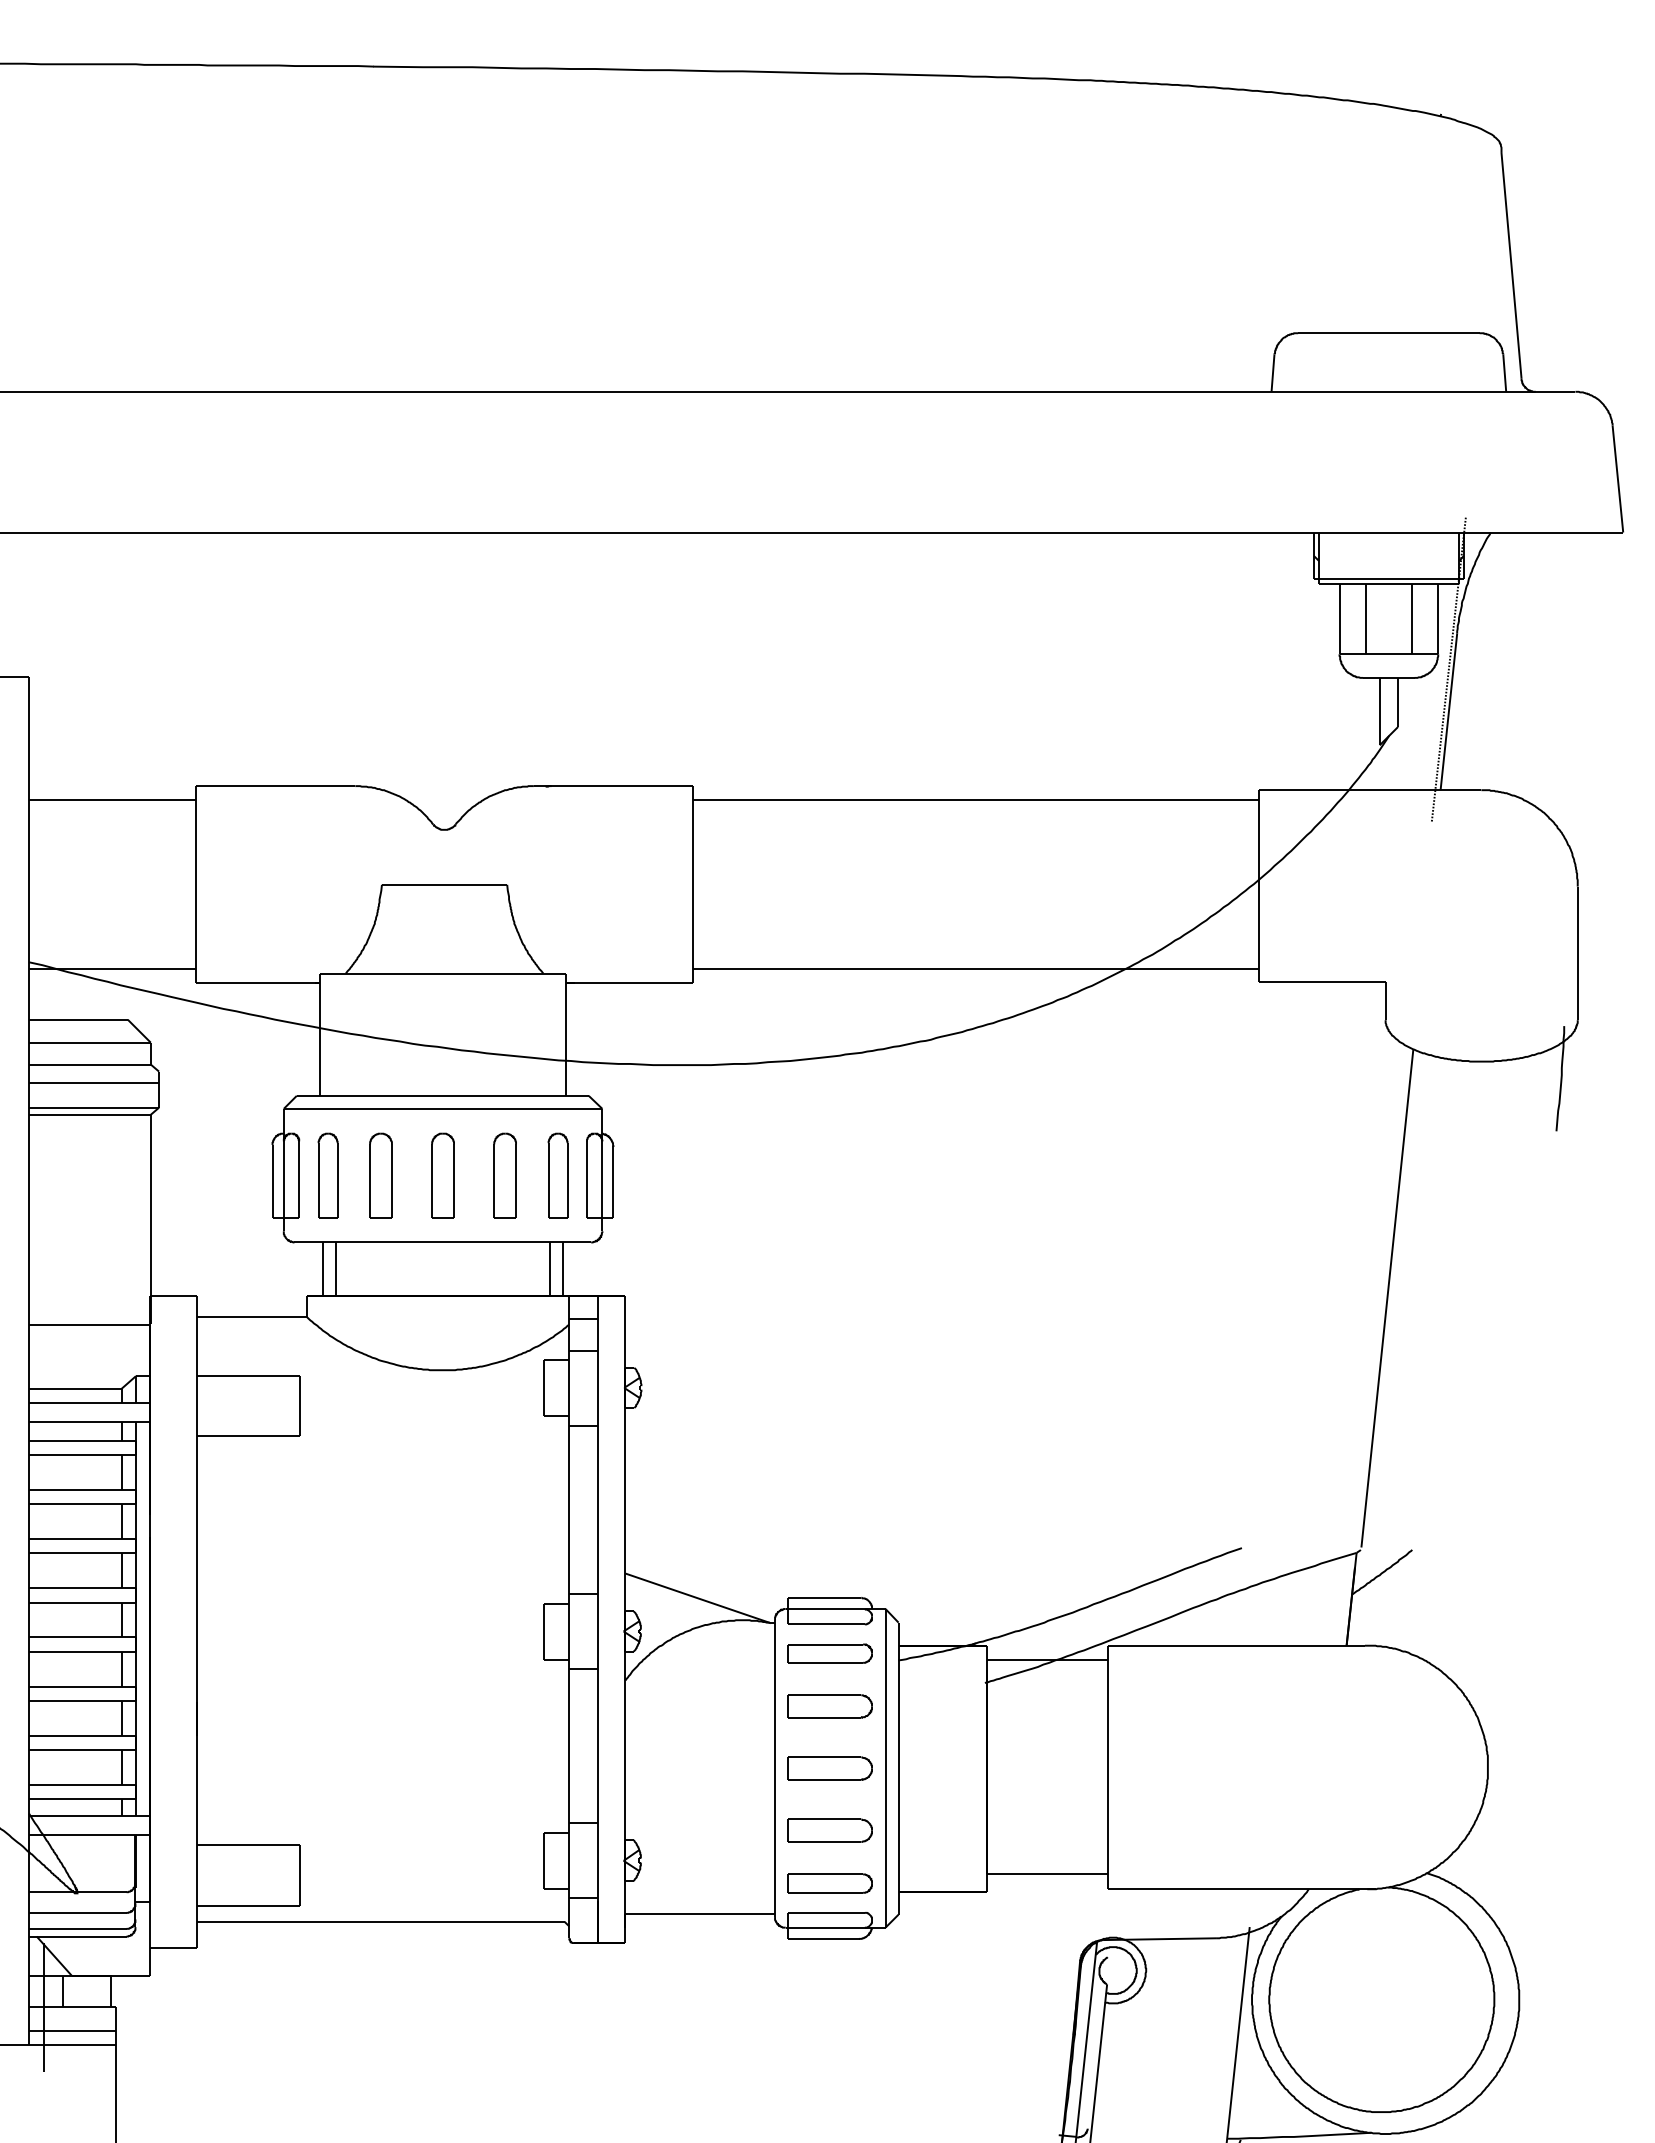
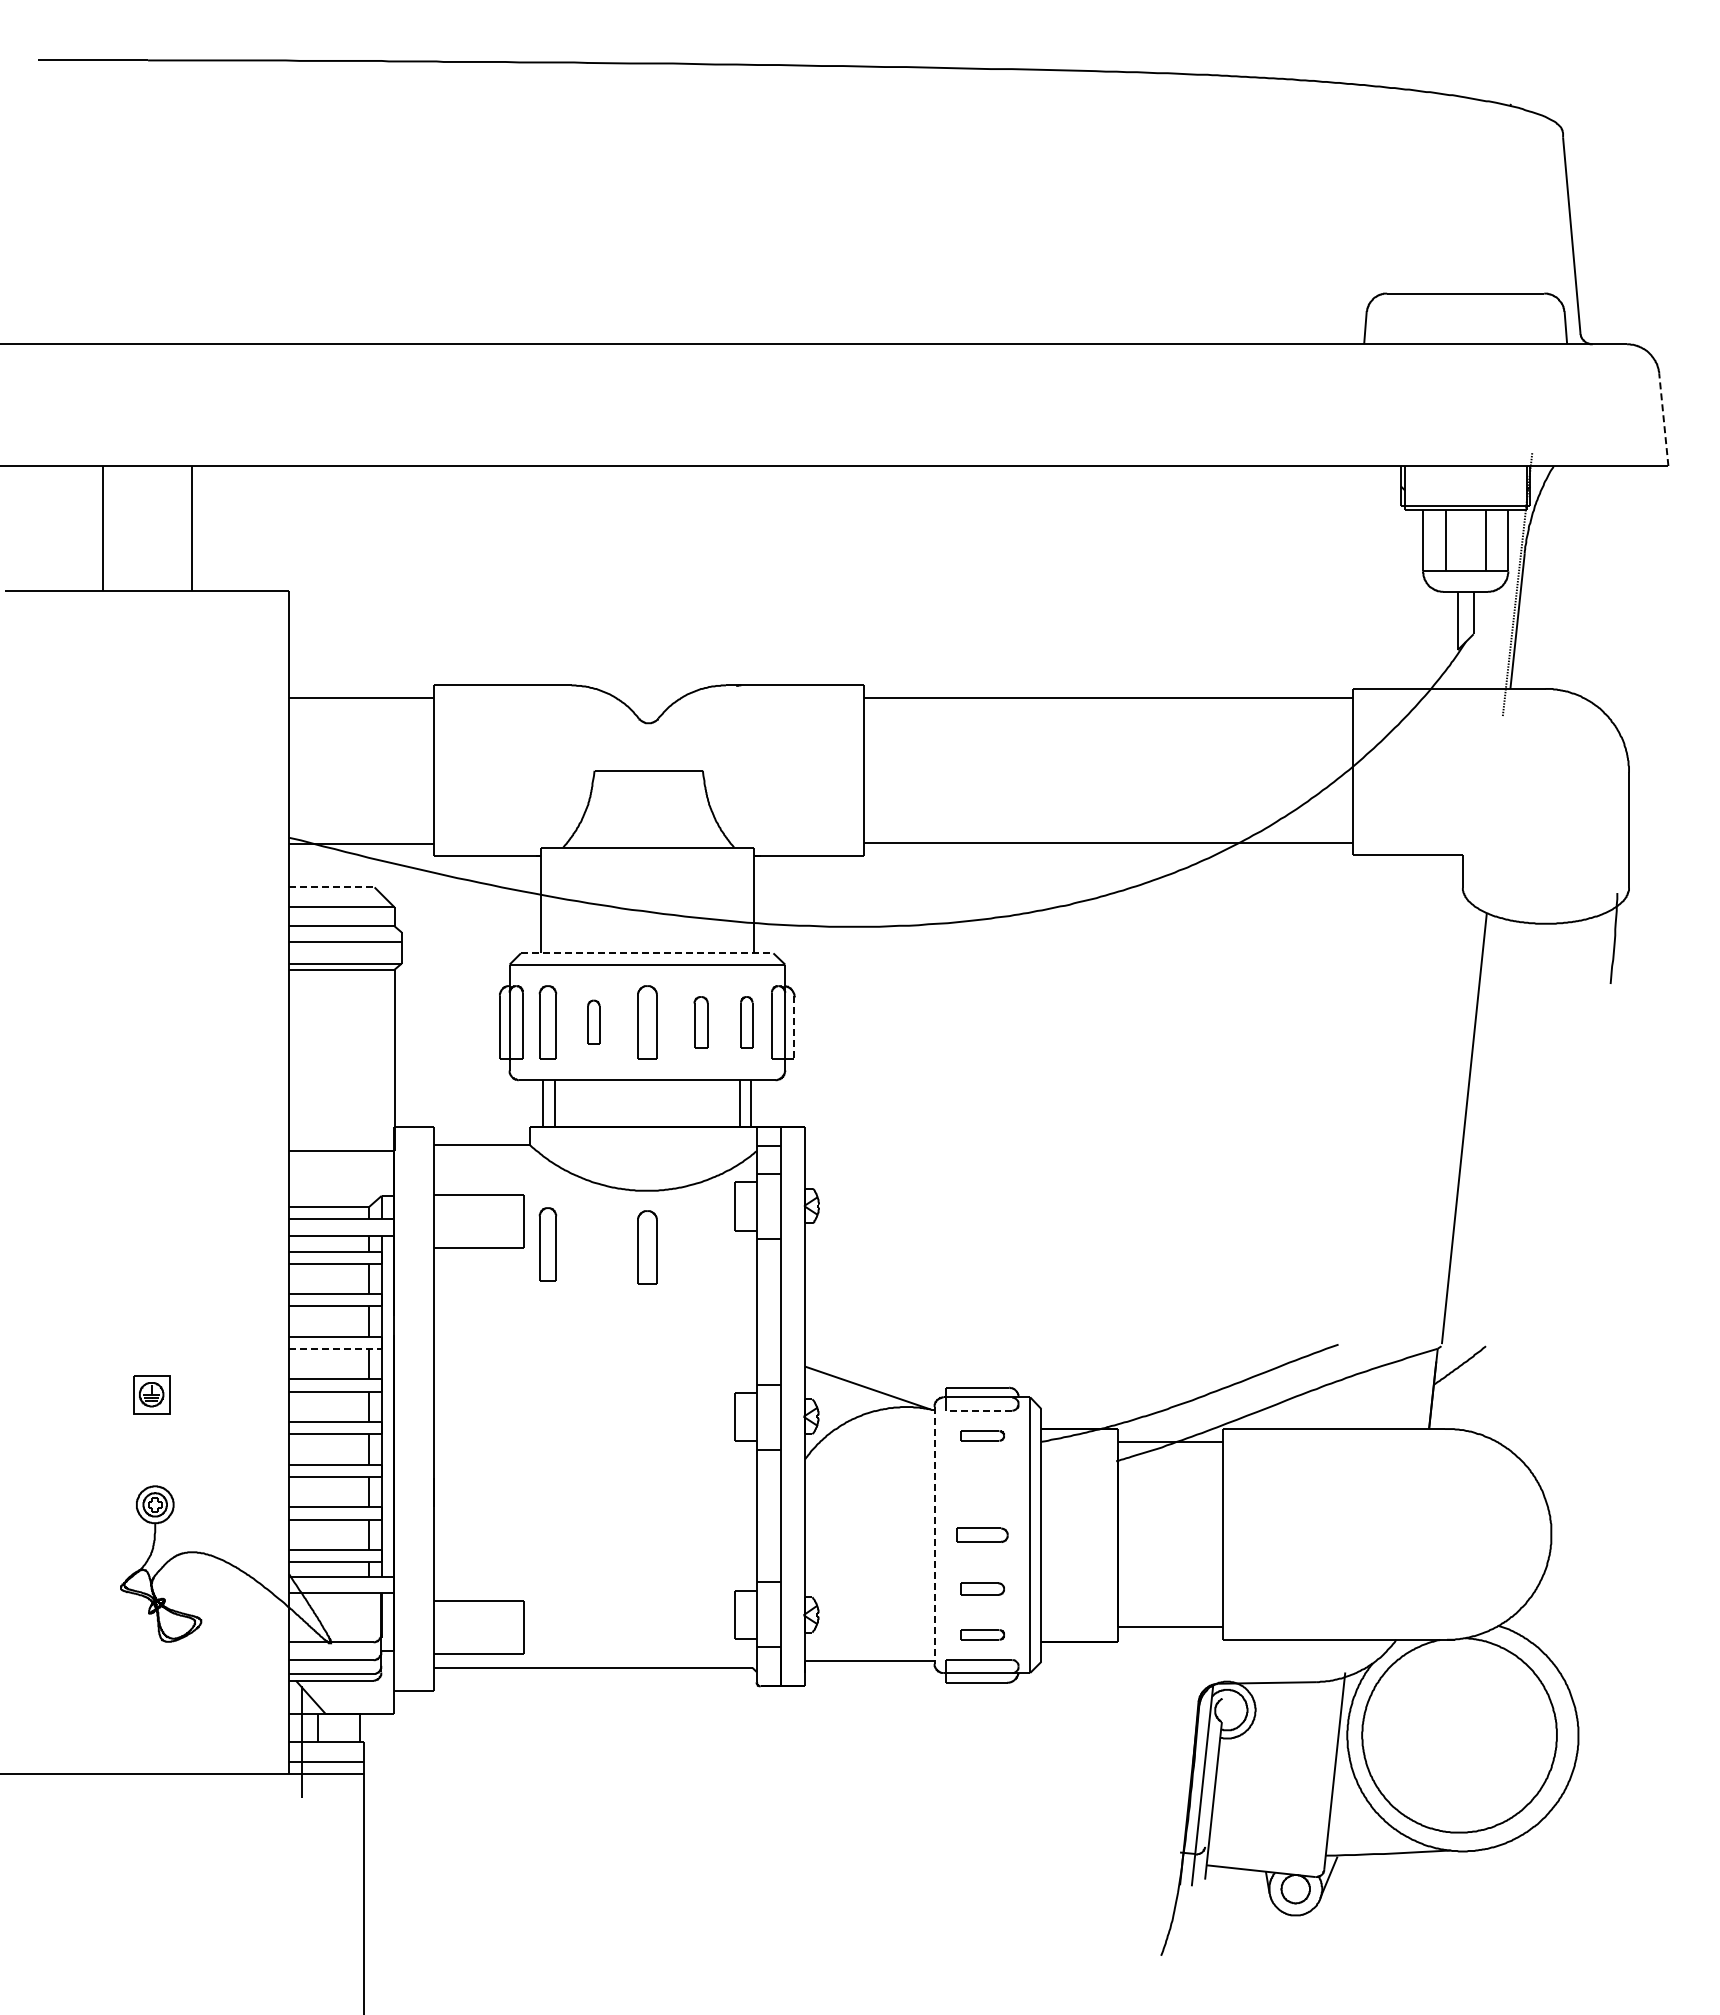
line: (1617, 478) -> (1663, 419), solid -> dashed
line: (77, 1019) -> (331, 887), solid -> dashed
line: (443, 1095) -> (647, 953), solid -> dashed
part: (380, 1175) -> (593, 1022), size x0.6
part: (504, 1175) -> (700, 1022), size x0.7
part: (557, 1175) -> (746, 1022), size x0.7
line: (613, 1182) -> (794, 1028), solid -> dashed
part: (327, 1432) -> (547, 1244), added
part: (443, 1435) -> (647, 1247), added
line: (83, 1552) -> (336, 1348), solid -> dashed
line: (825, 1624) -> (978, 1410), solid -> dashed
part: (830, 1653) -> (982, 1435), size x0.6
part: (830, 1706) -> (982, 1481), removed
part: (830, 1767) -> (982, 1534), size x0.7
line: (774, 1768) -> (934, 1535), solid -> dashed
part: (830, 1829) -> (982, 1588), size x0.6
part: (830, 1883) -> (982, 1634), size x0.6

